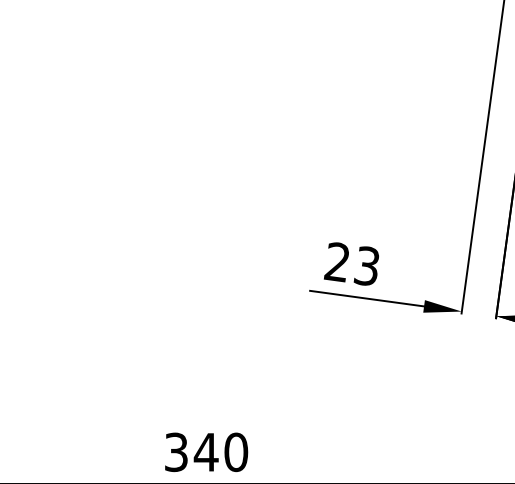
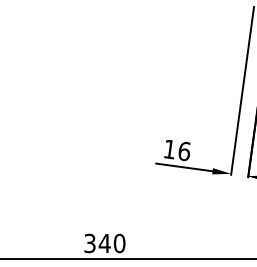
text: (351, 264) -> (176, 150), 23 -> 16

